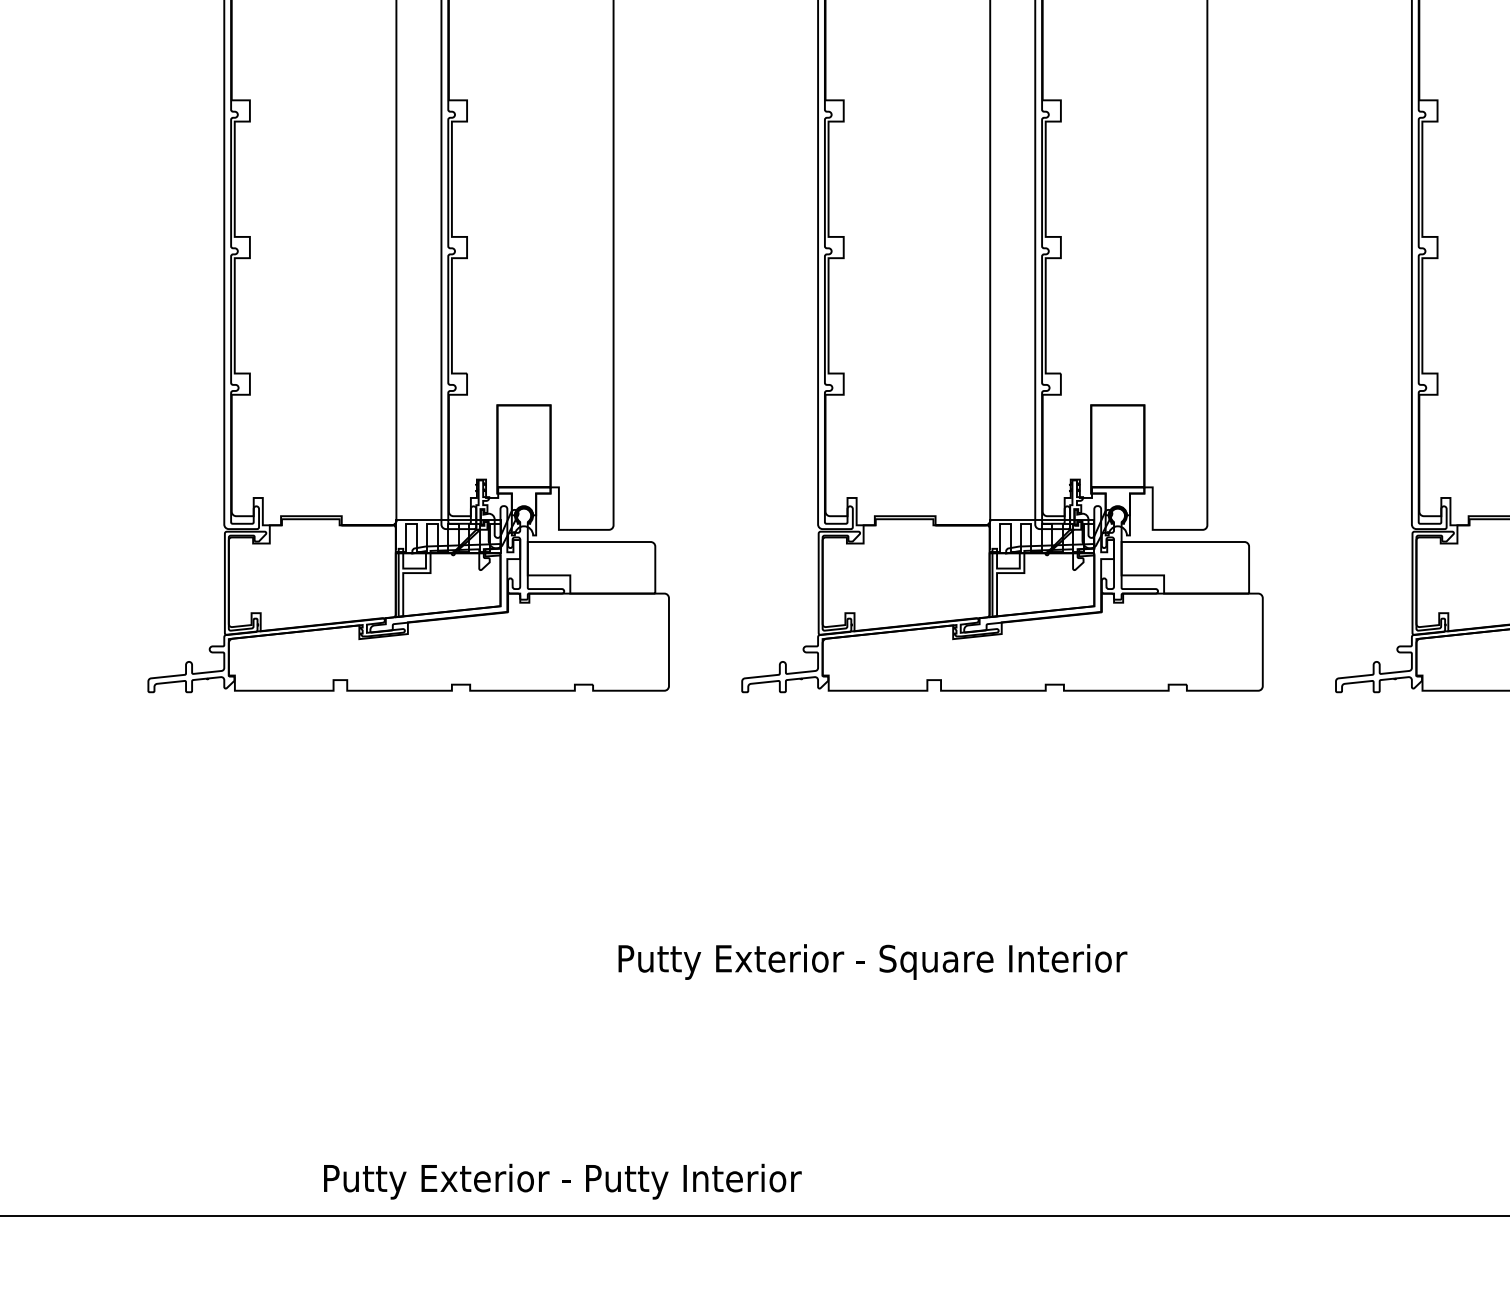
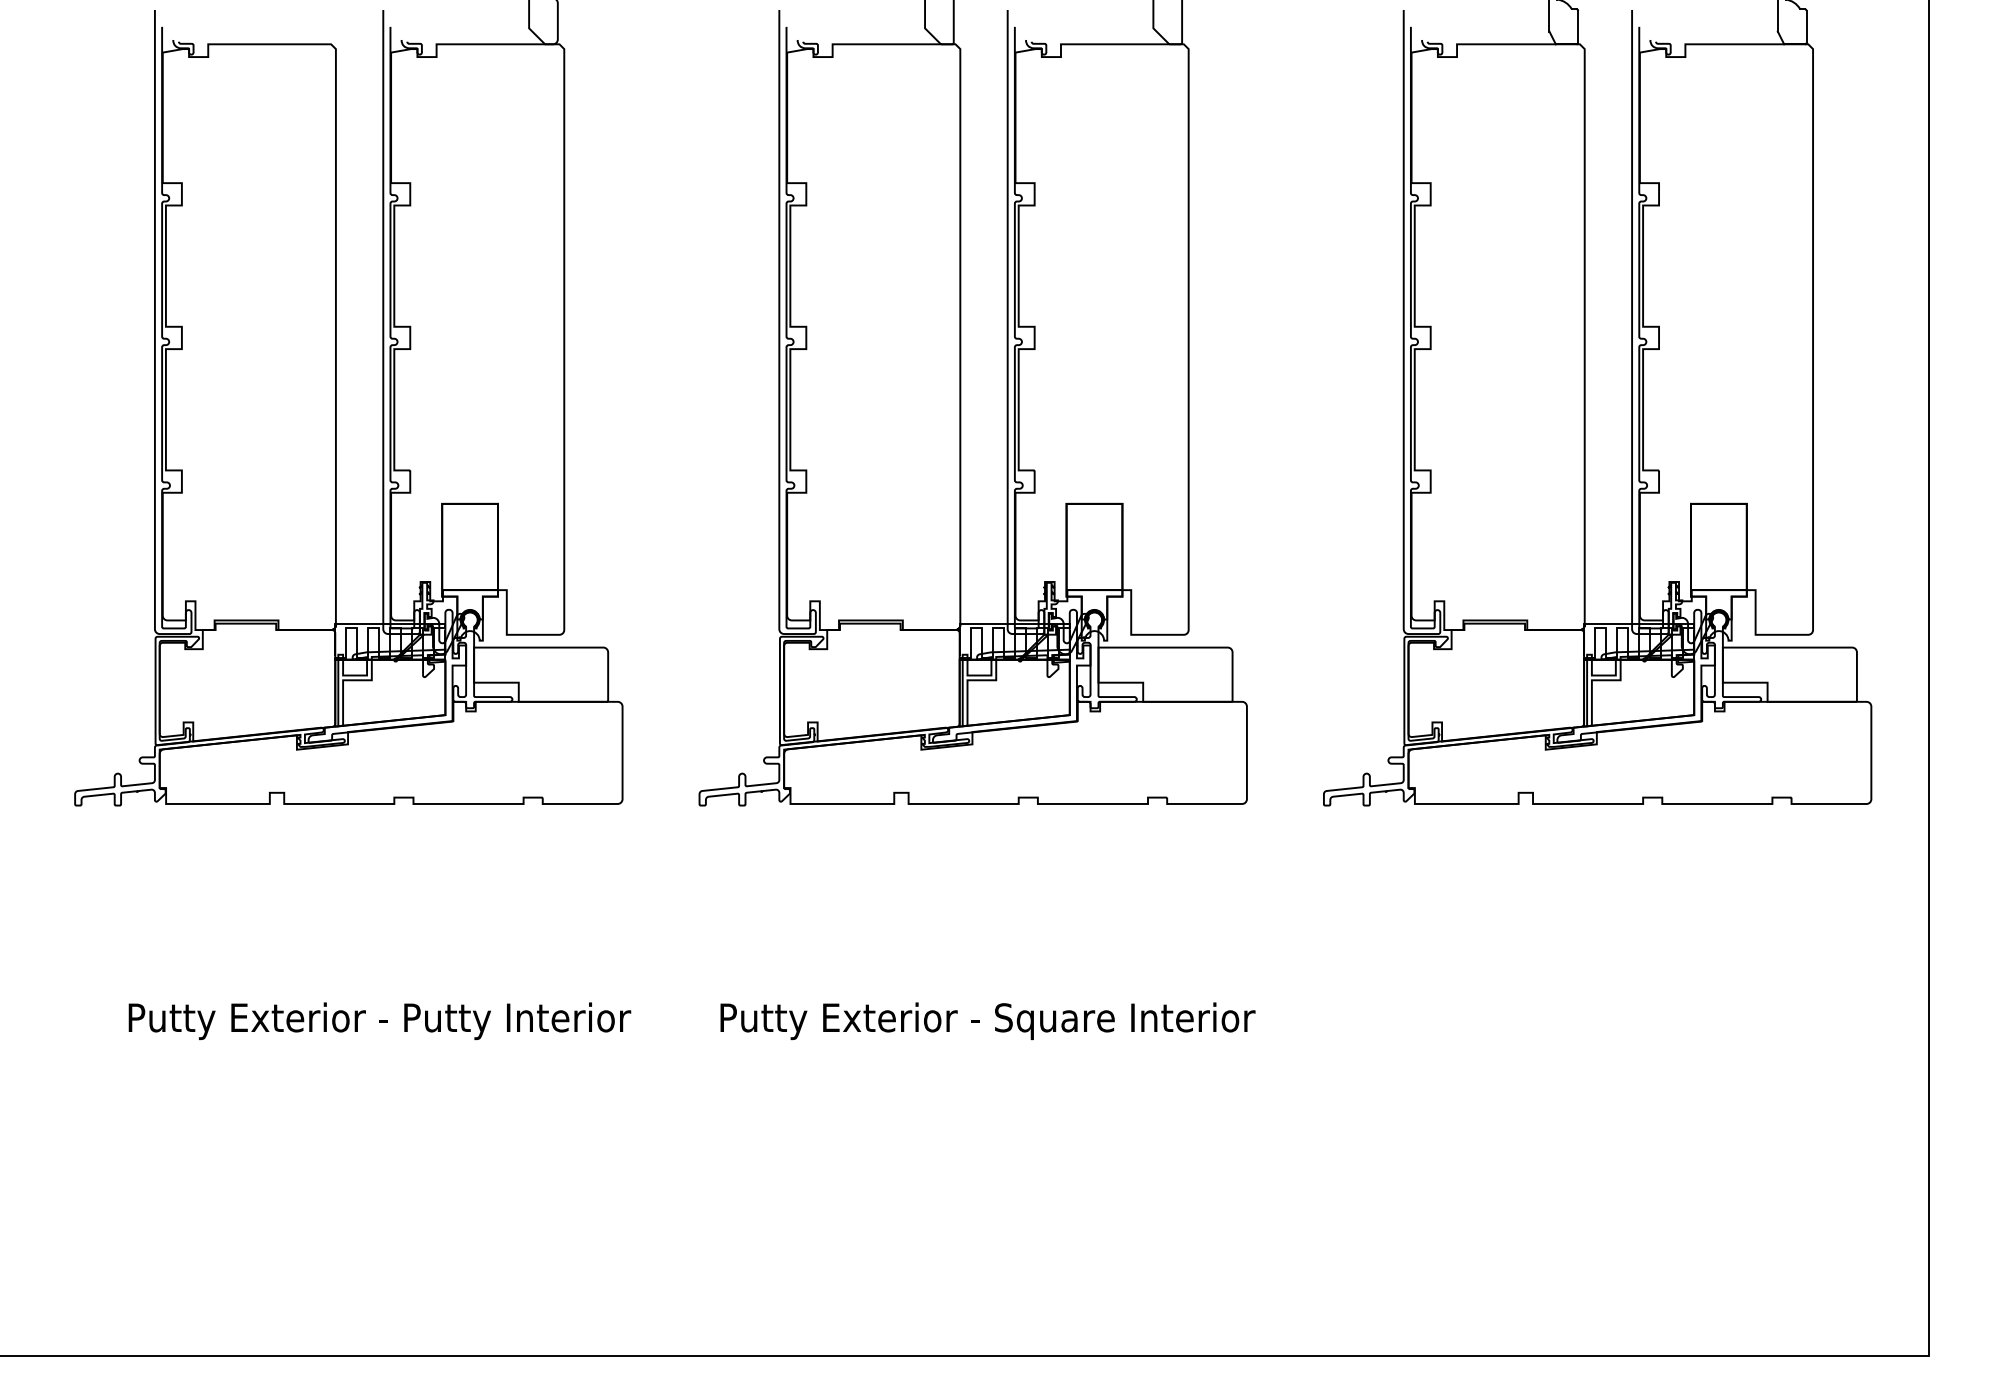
text: (872, 961) -> (987, 1020), moved
text: (562, 1180) -> (379, 1020), moved

